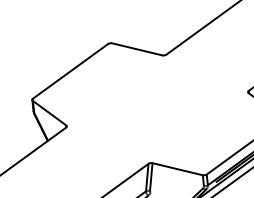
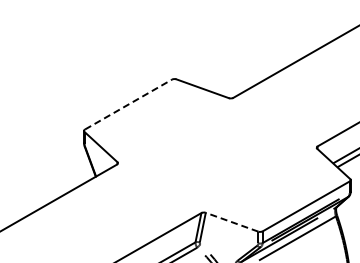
line: (70, 71) -> (128, 104), solid -> dashed
line: (178, 169) -> (232, 222), solid -> dashed

